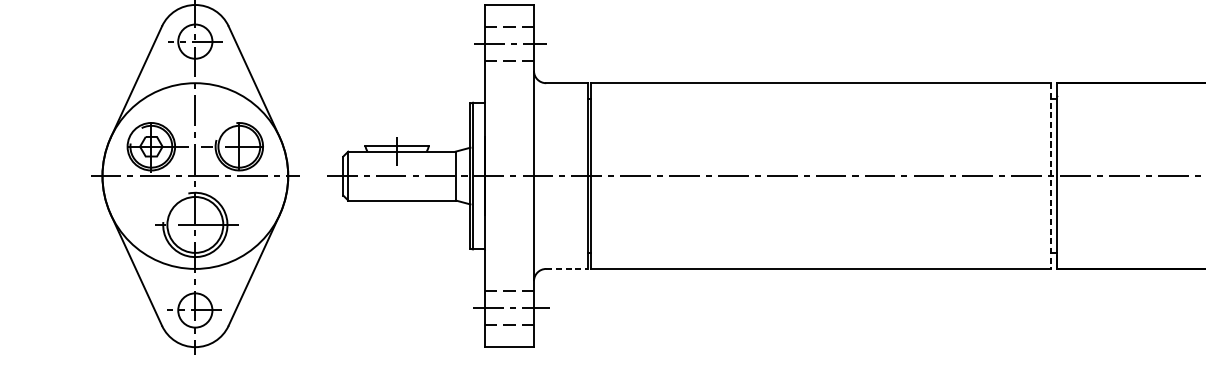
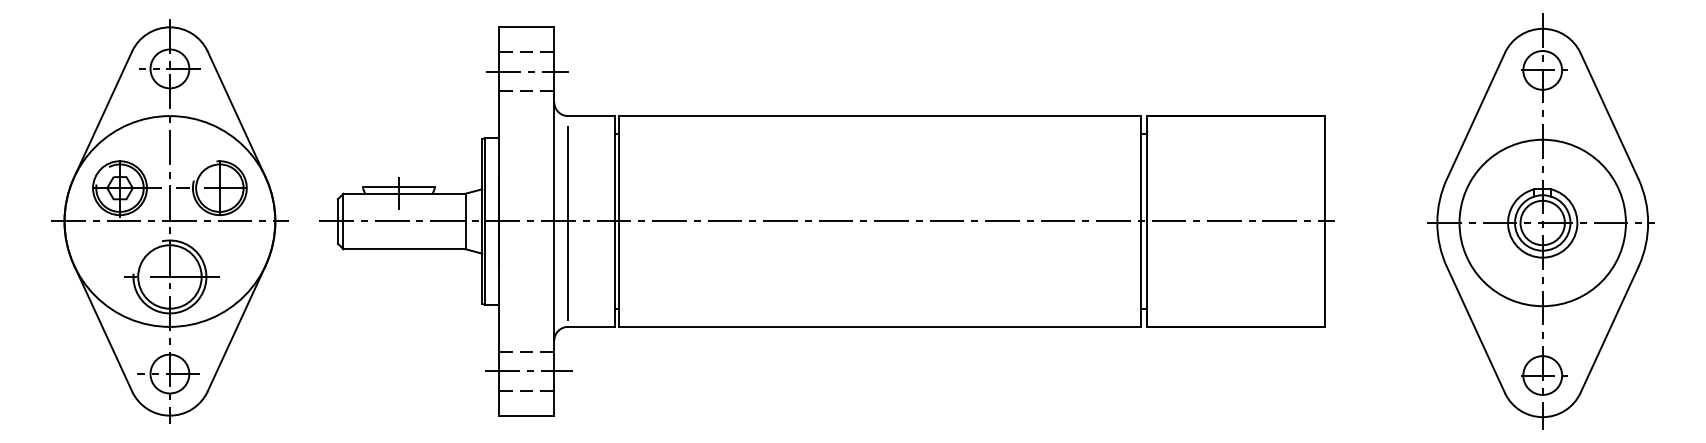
line: (546, 176) -> (568, 222), added
line: (1051, 176) -> (1141, 221), dashed -> solid
line: (566, 268) -> (591, 326), dashed -> solid

